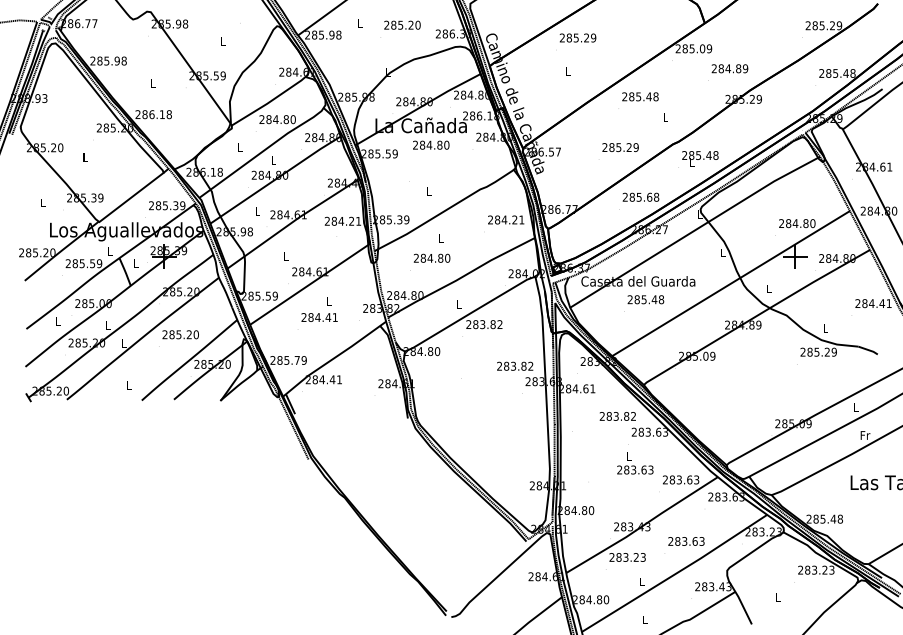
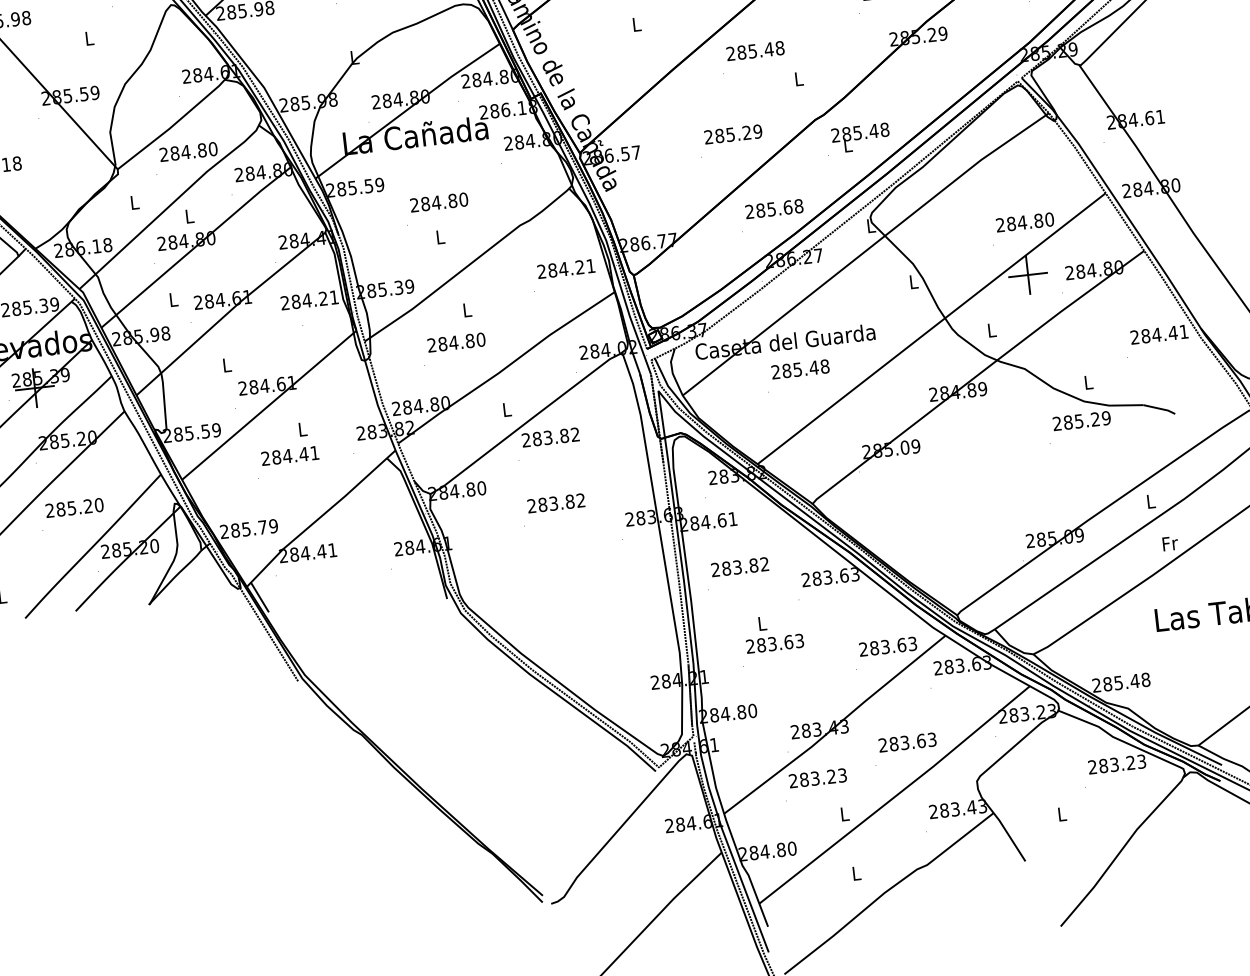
text: (431, 144) -> (439, 201), moved
text: (515, 365) -> (556, 502), moved
text: (617, 416) -> (739, 567), moved
text: (635, 463) -> (774, 633), moved

